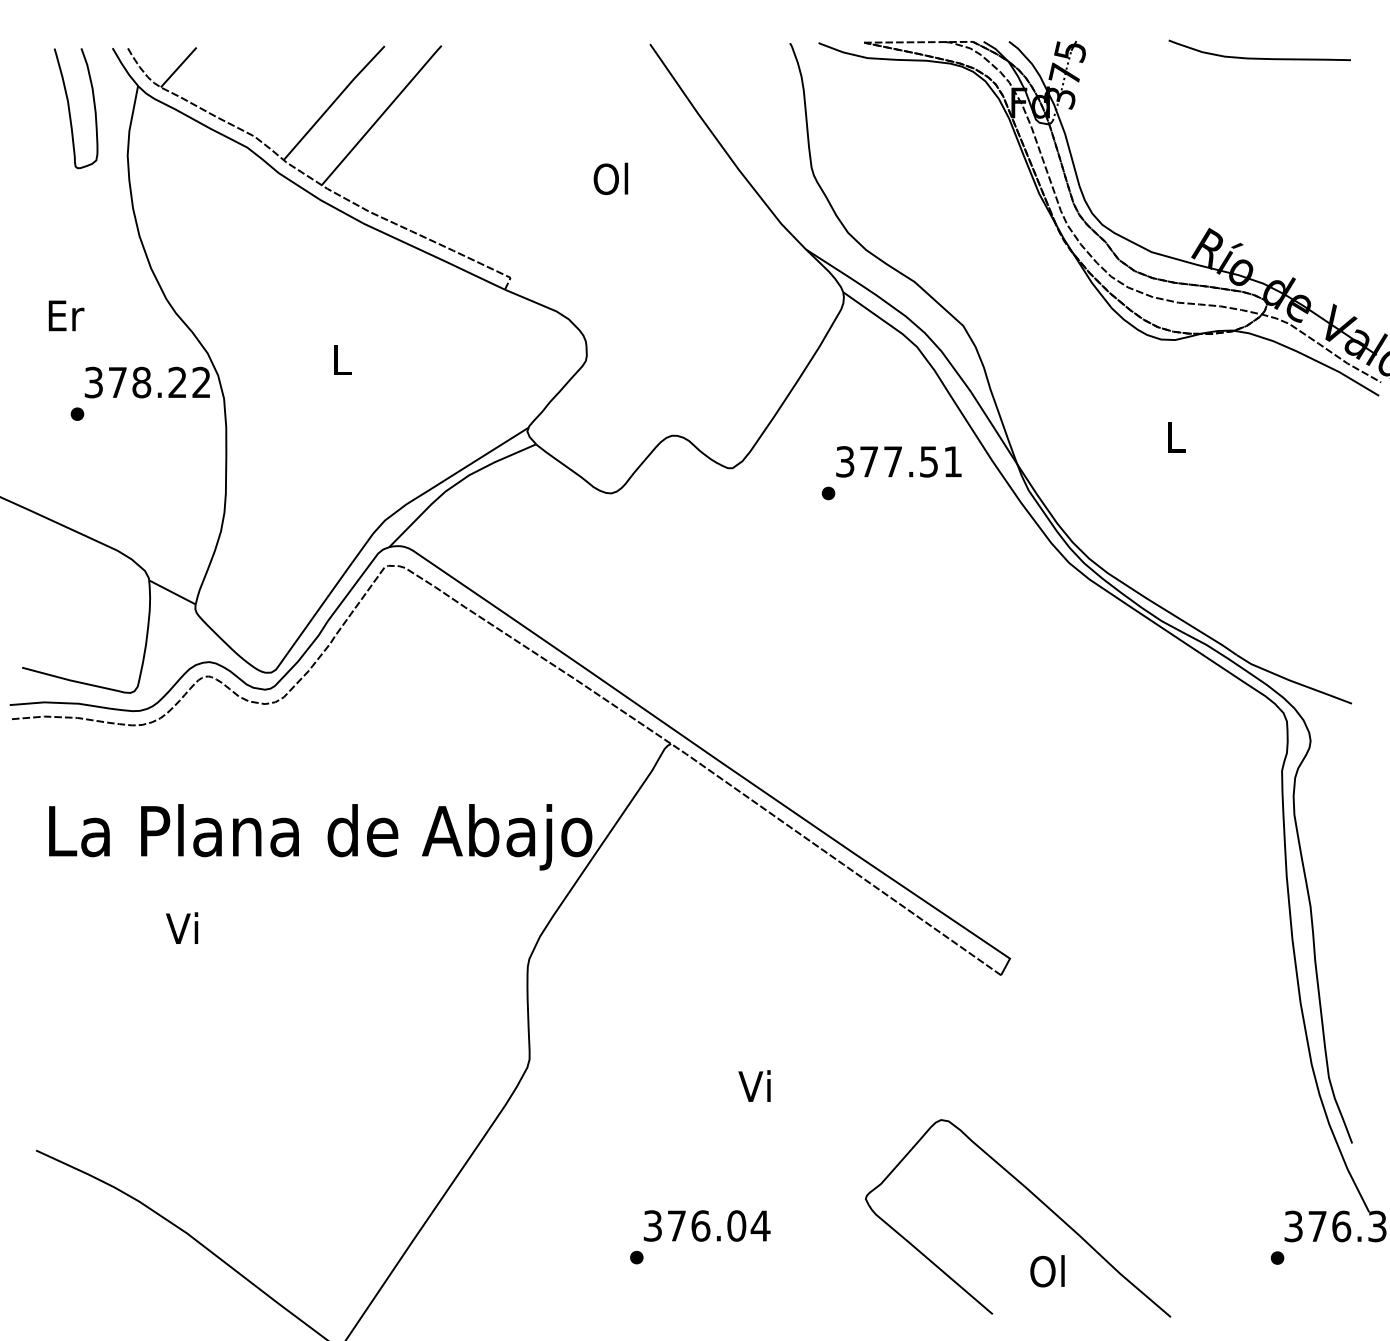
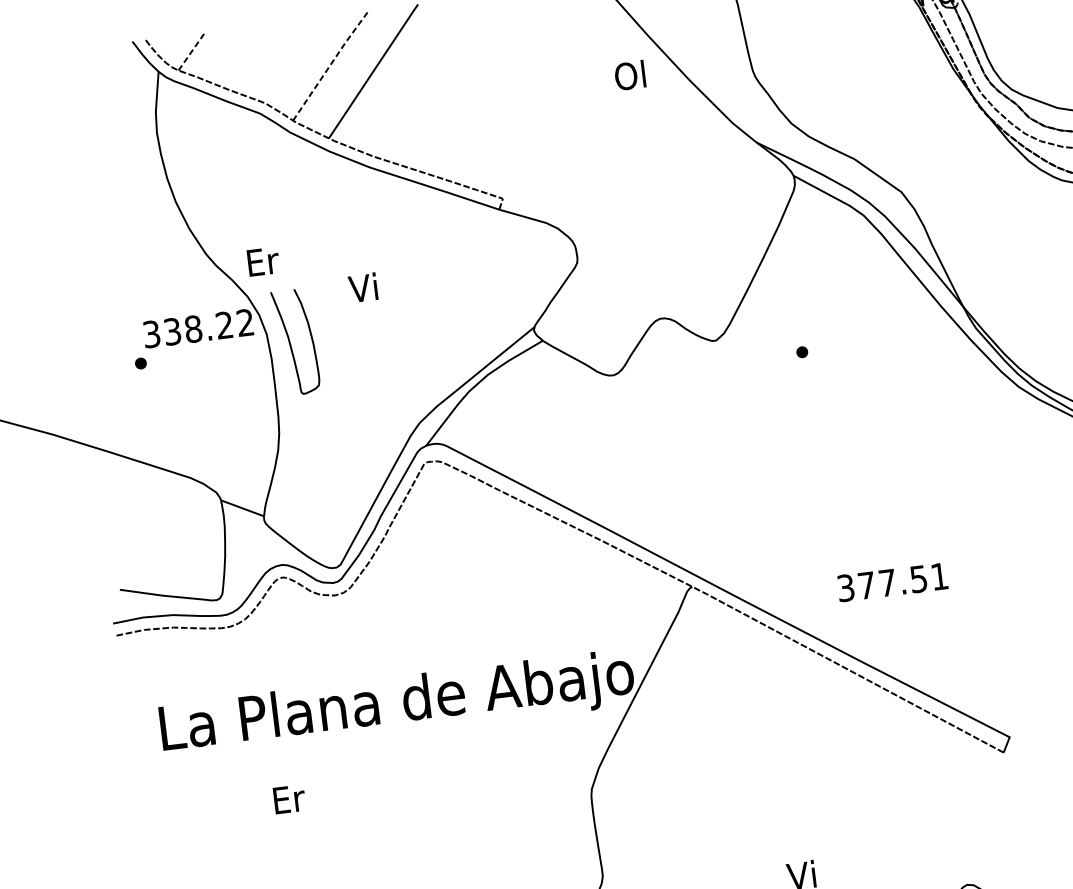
line: (178, 67) -> (191, 51), solid -> dashed
line: (333, 102) -> (330, 65), solid -> dashed
curve: (70, 110) -> (291, 344), moved
text: (610, 178) -> (629, 75), moved
text: (66, 315) -> (263, 261), moved
text: (339, 359) -> (362, 288), L -> Vi
text: (117, 382) -> (172, 331), 378.22 -> 338.22
text: (898, 461) -> (892, 582), moved
text: (184, 927) -> (288, 798), Vi -> Er

